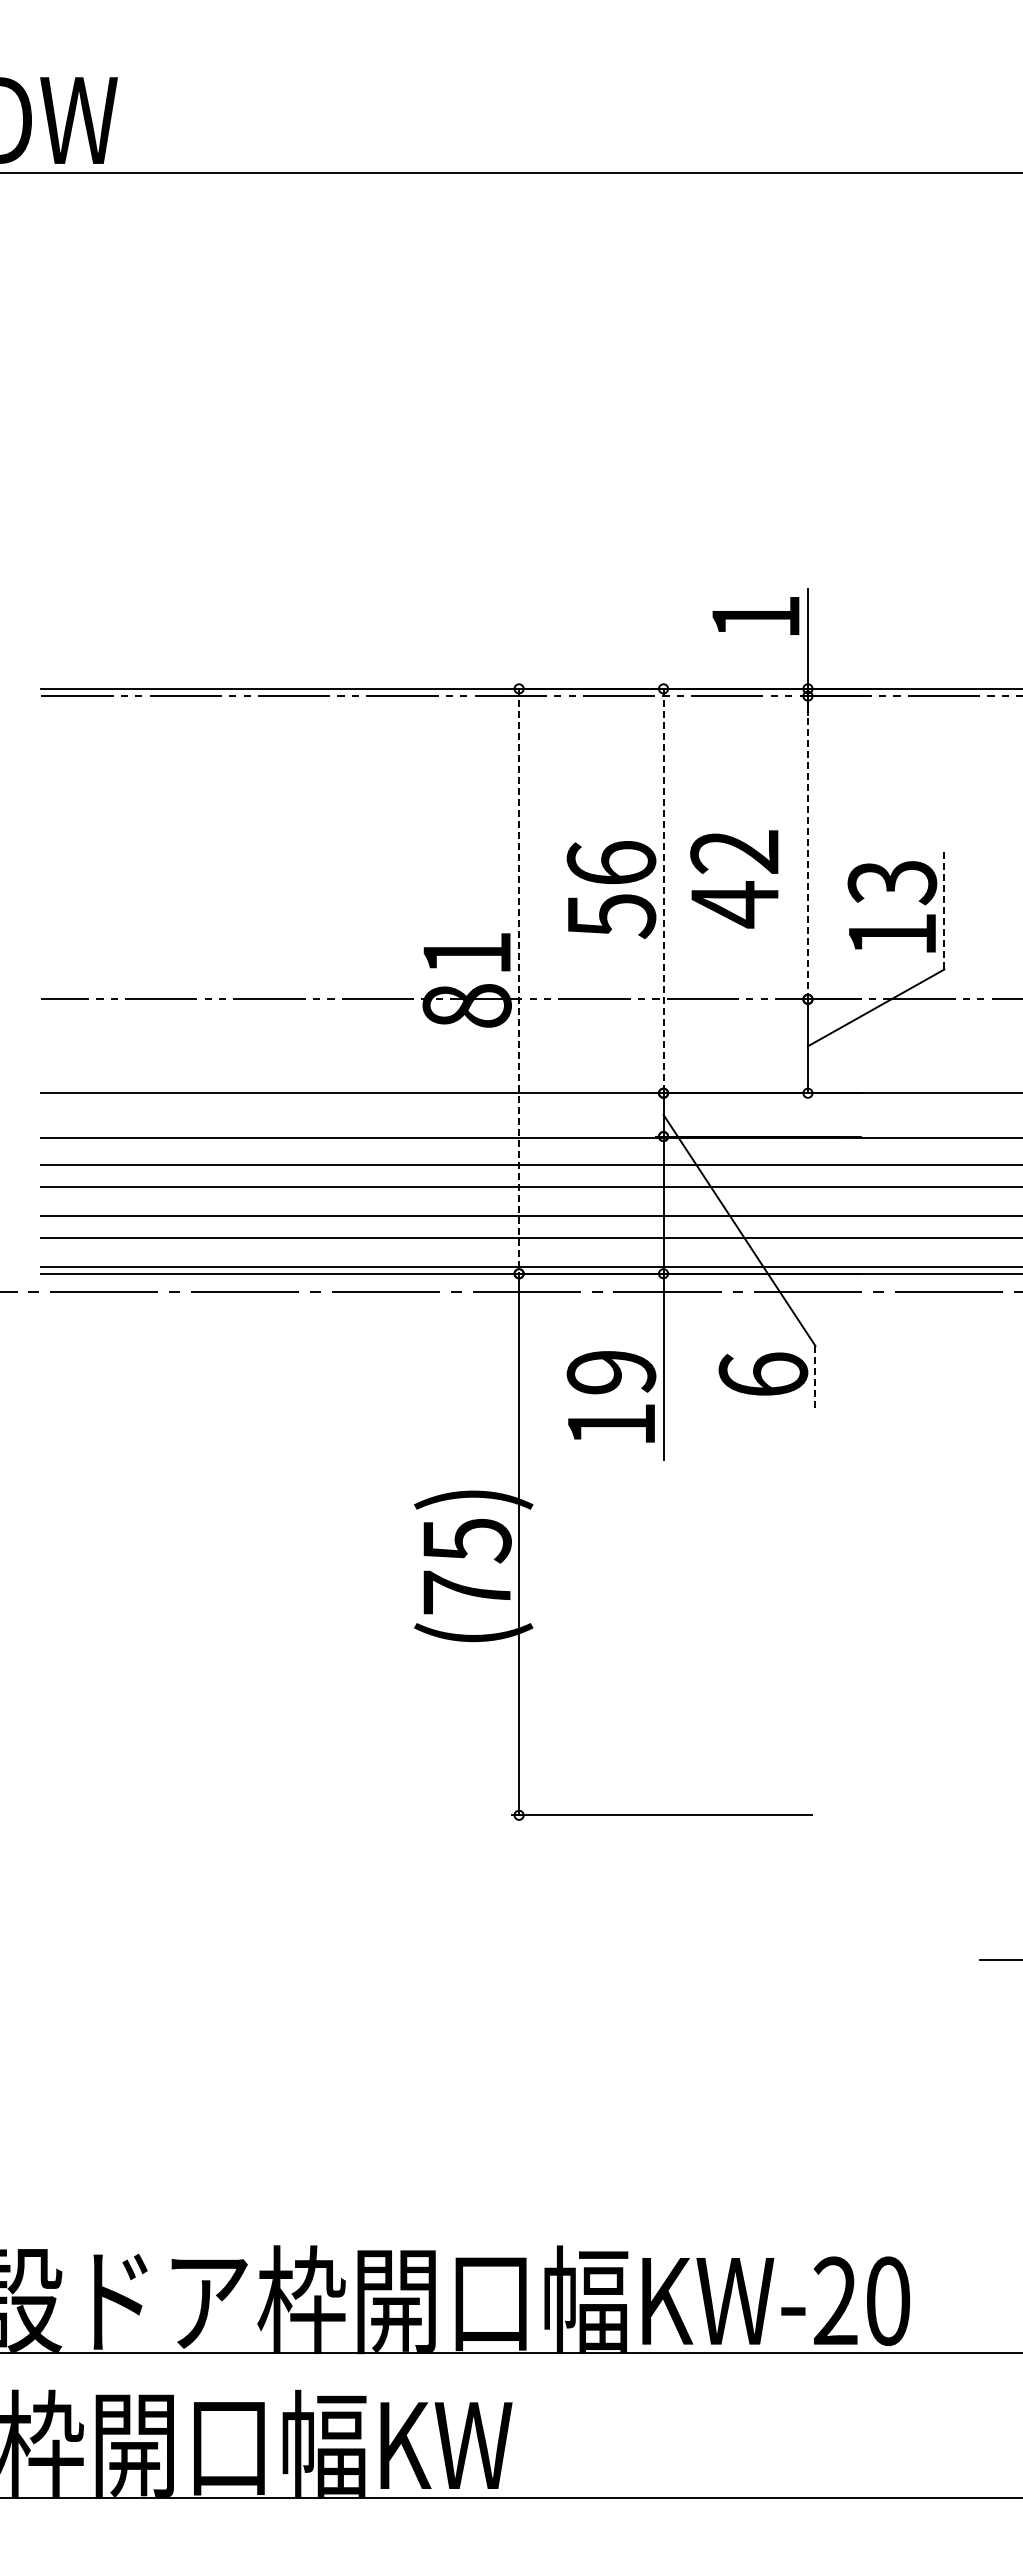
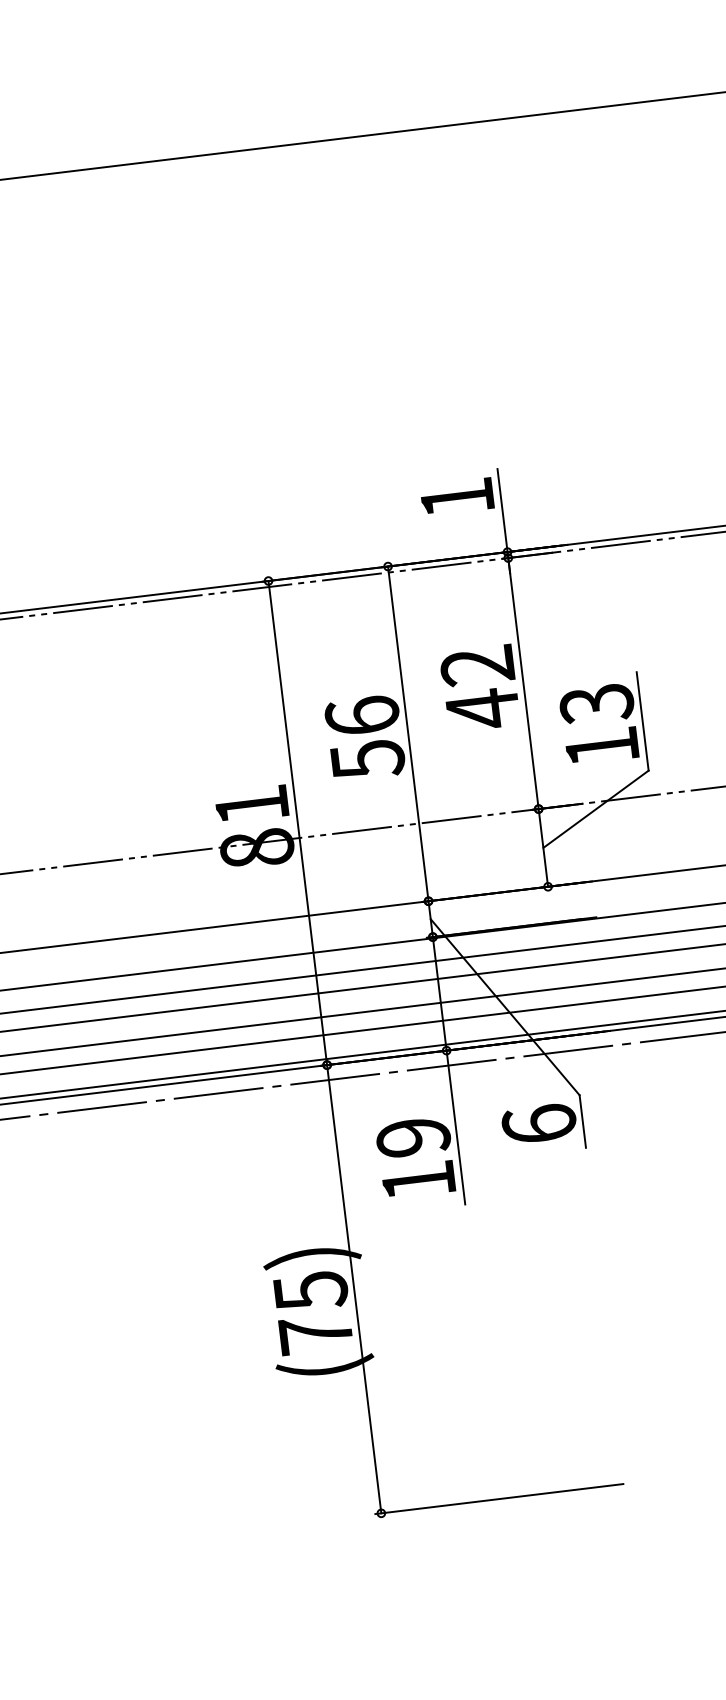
line: (807, 847) -> (523, 683), dashed -> solid
text: (734, 879) -> (480, 688), moved
line: (663, 891) -> (408, 734), dashed -> solid
line: (944, 909) -> (642, 721), dashed -> solid
line: (519, 981) -> (298, 823), dashed -> solid
line: (815, 1377) -> (582, 1121), dashed -> solid

